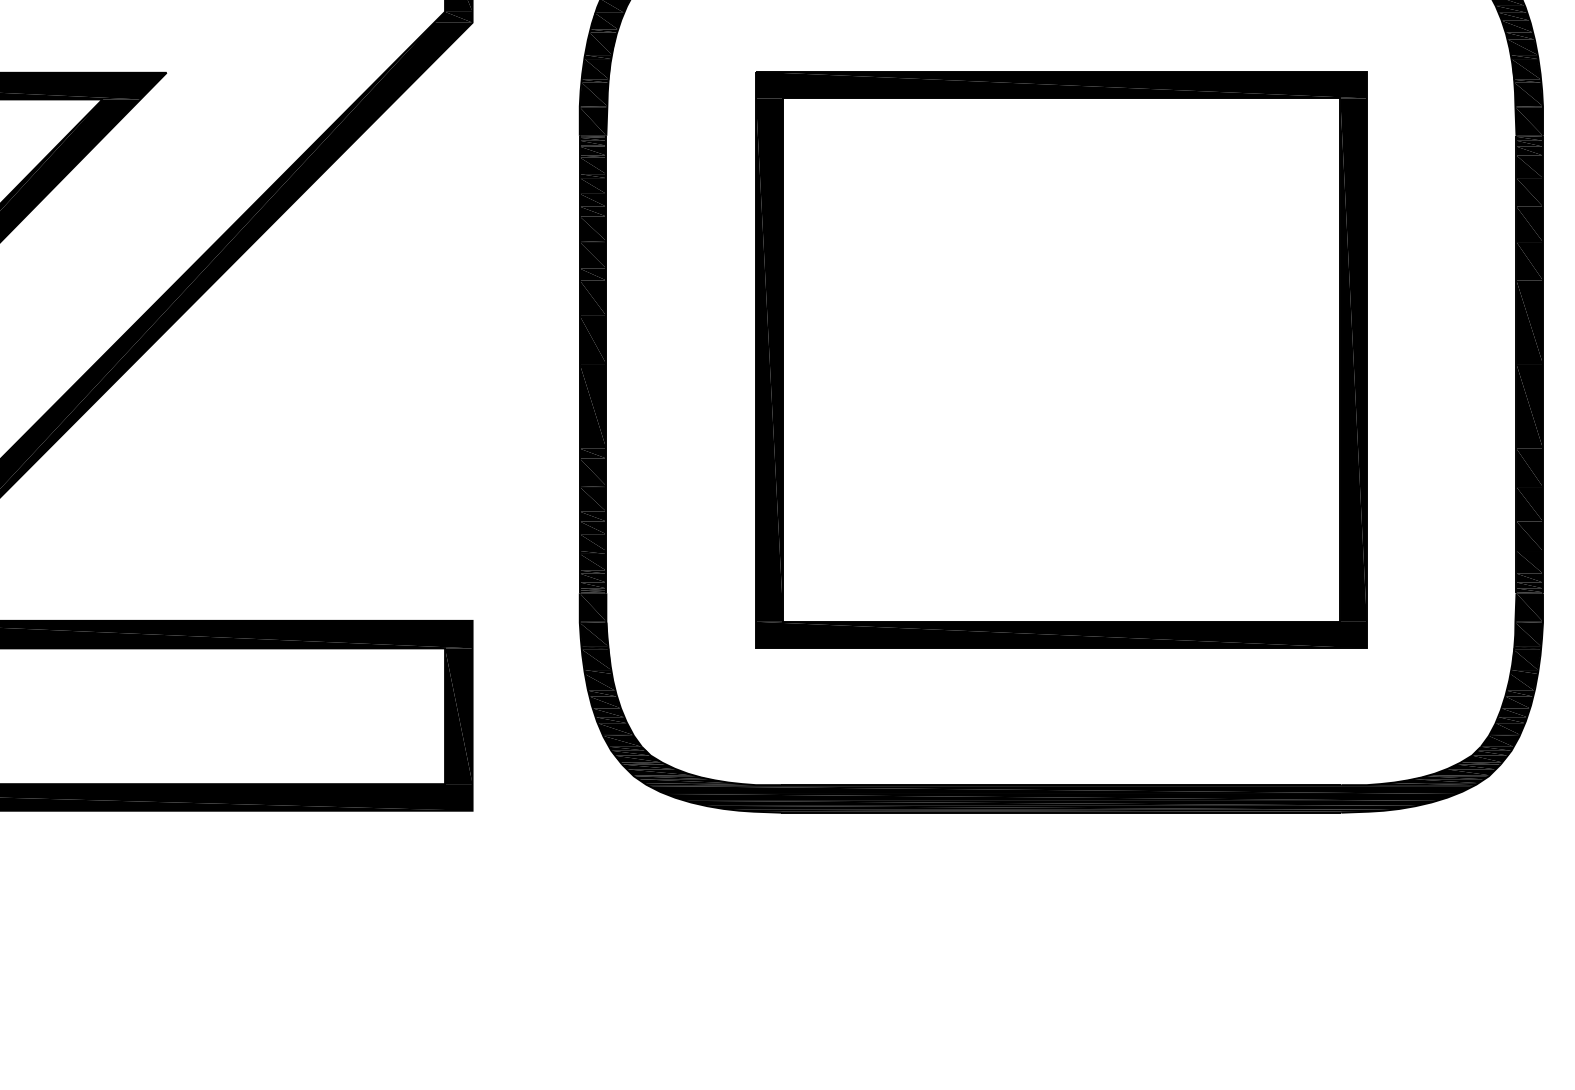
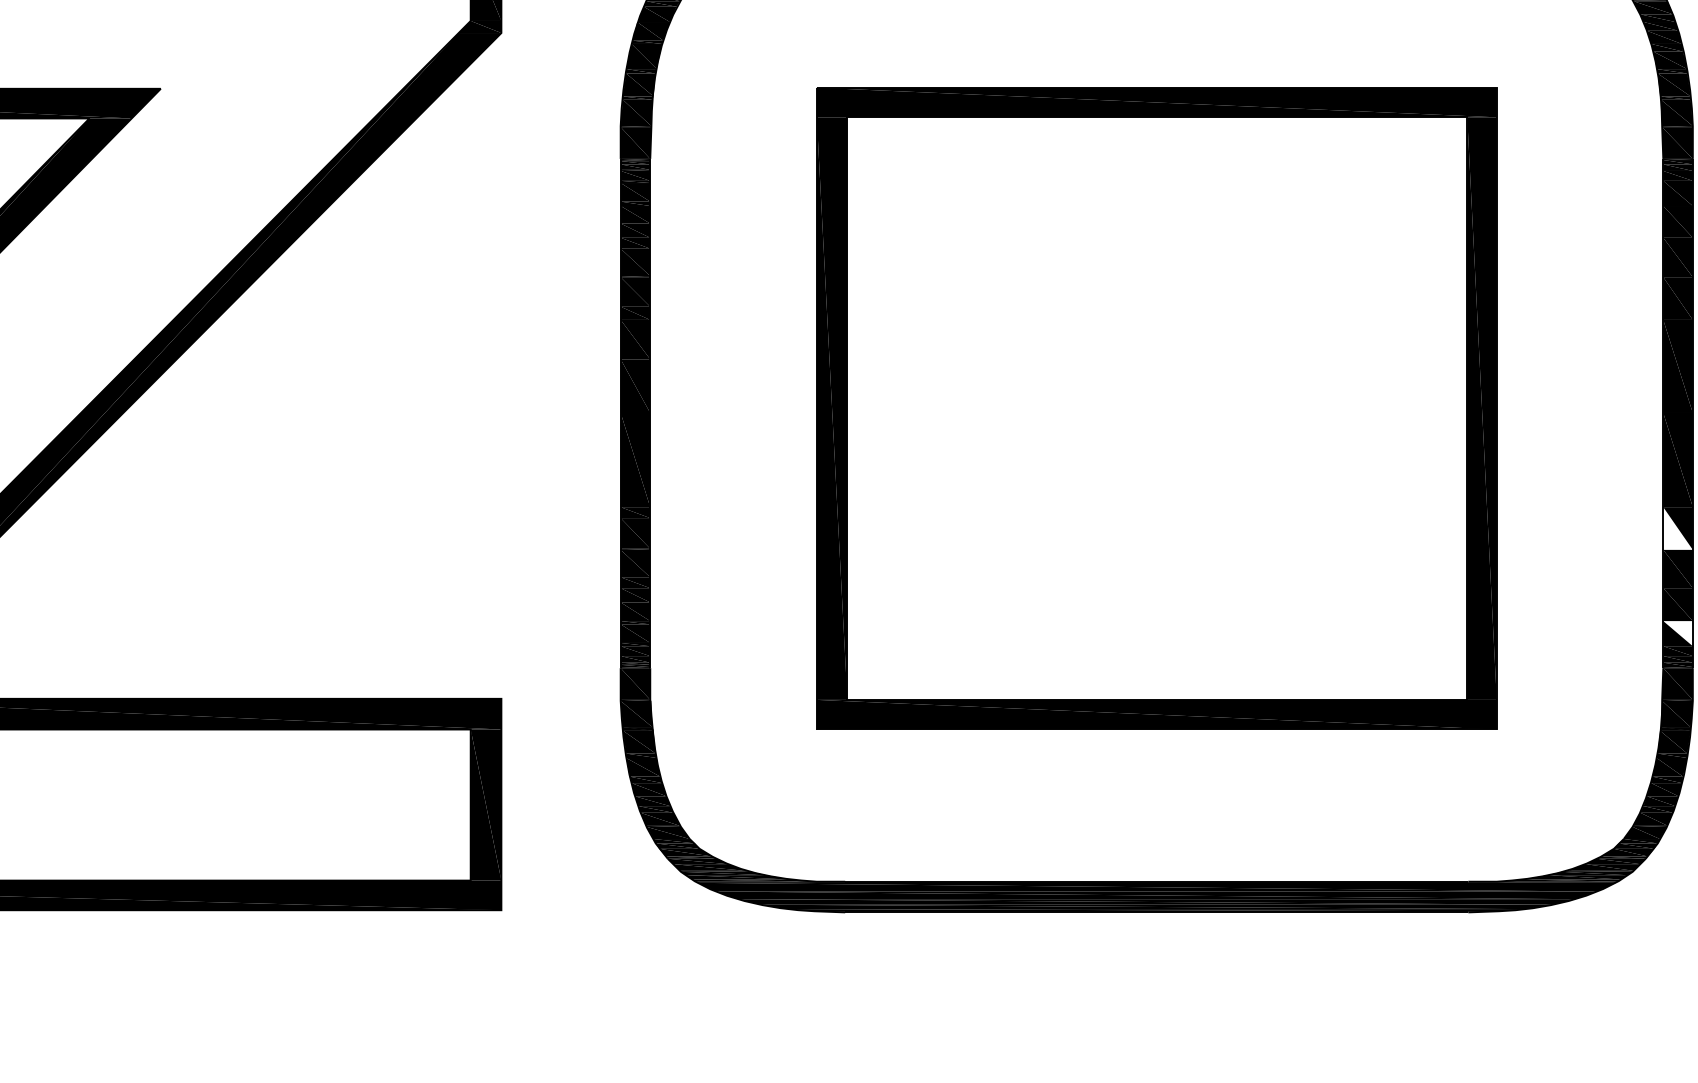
fill: (1529, 467) -> (1677, 528), removed
fill: (1529, 562) -> (1677, 633), removed

